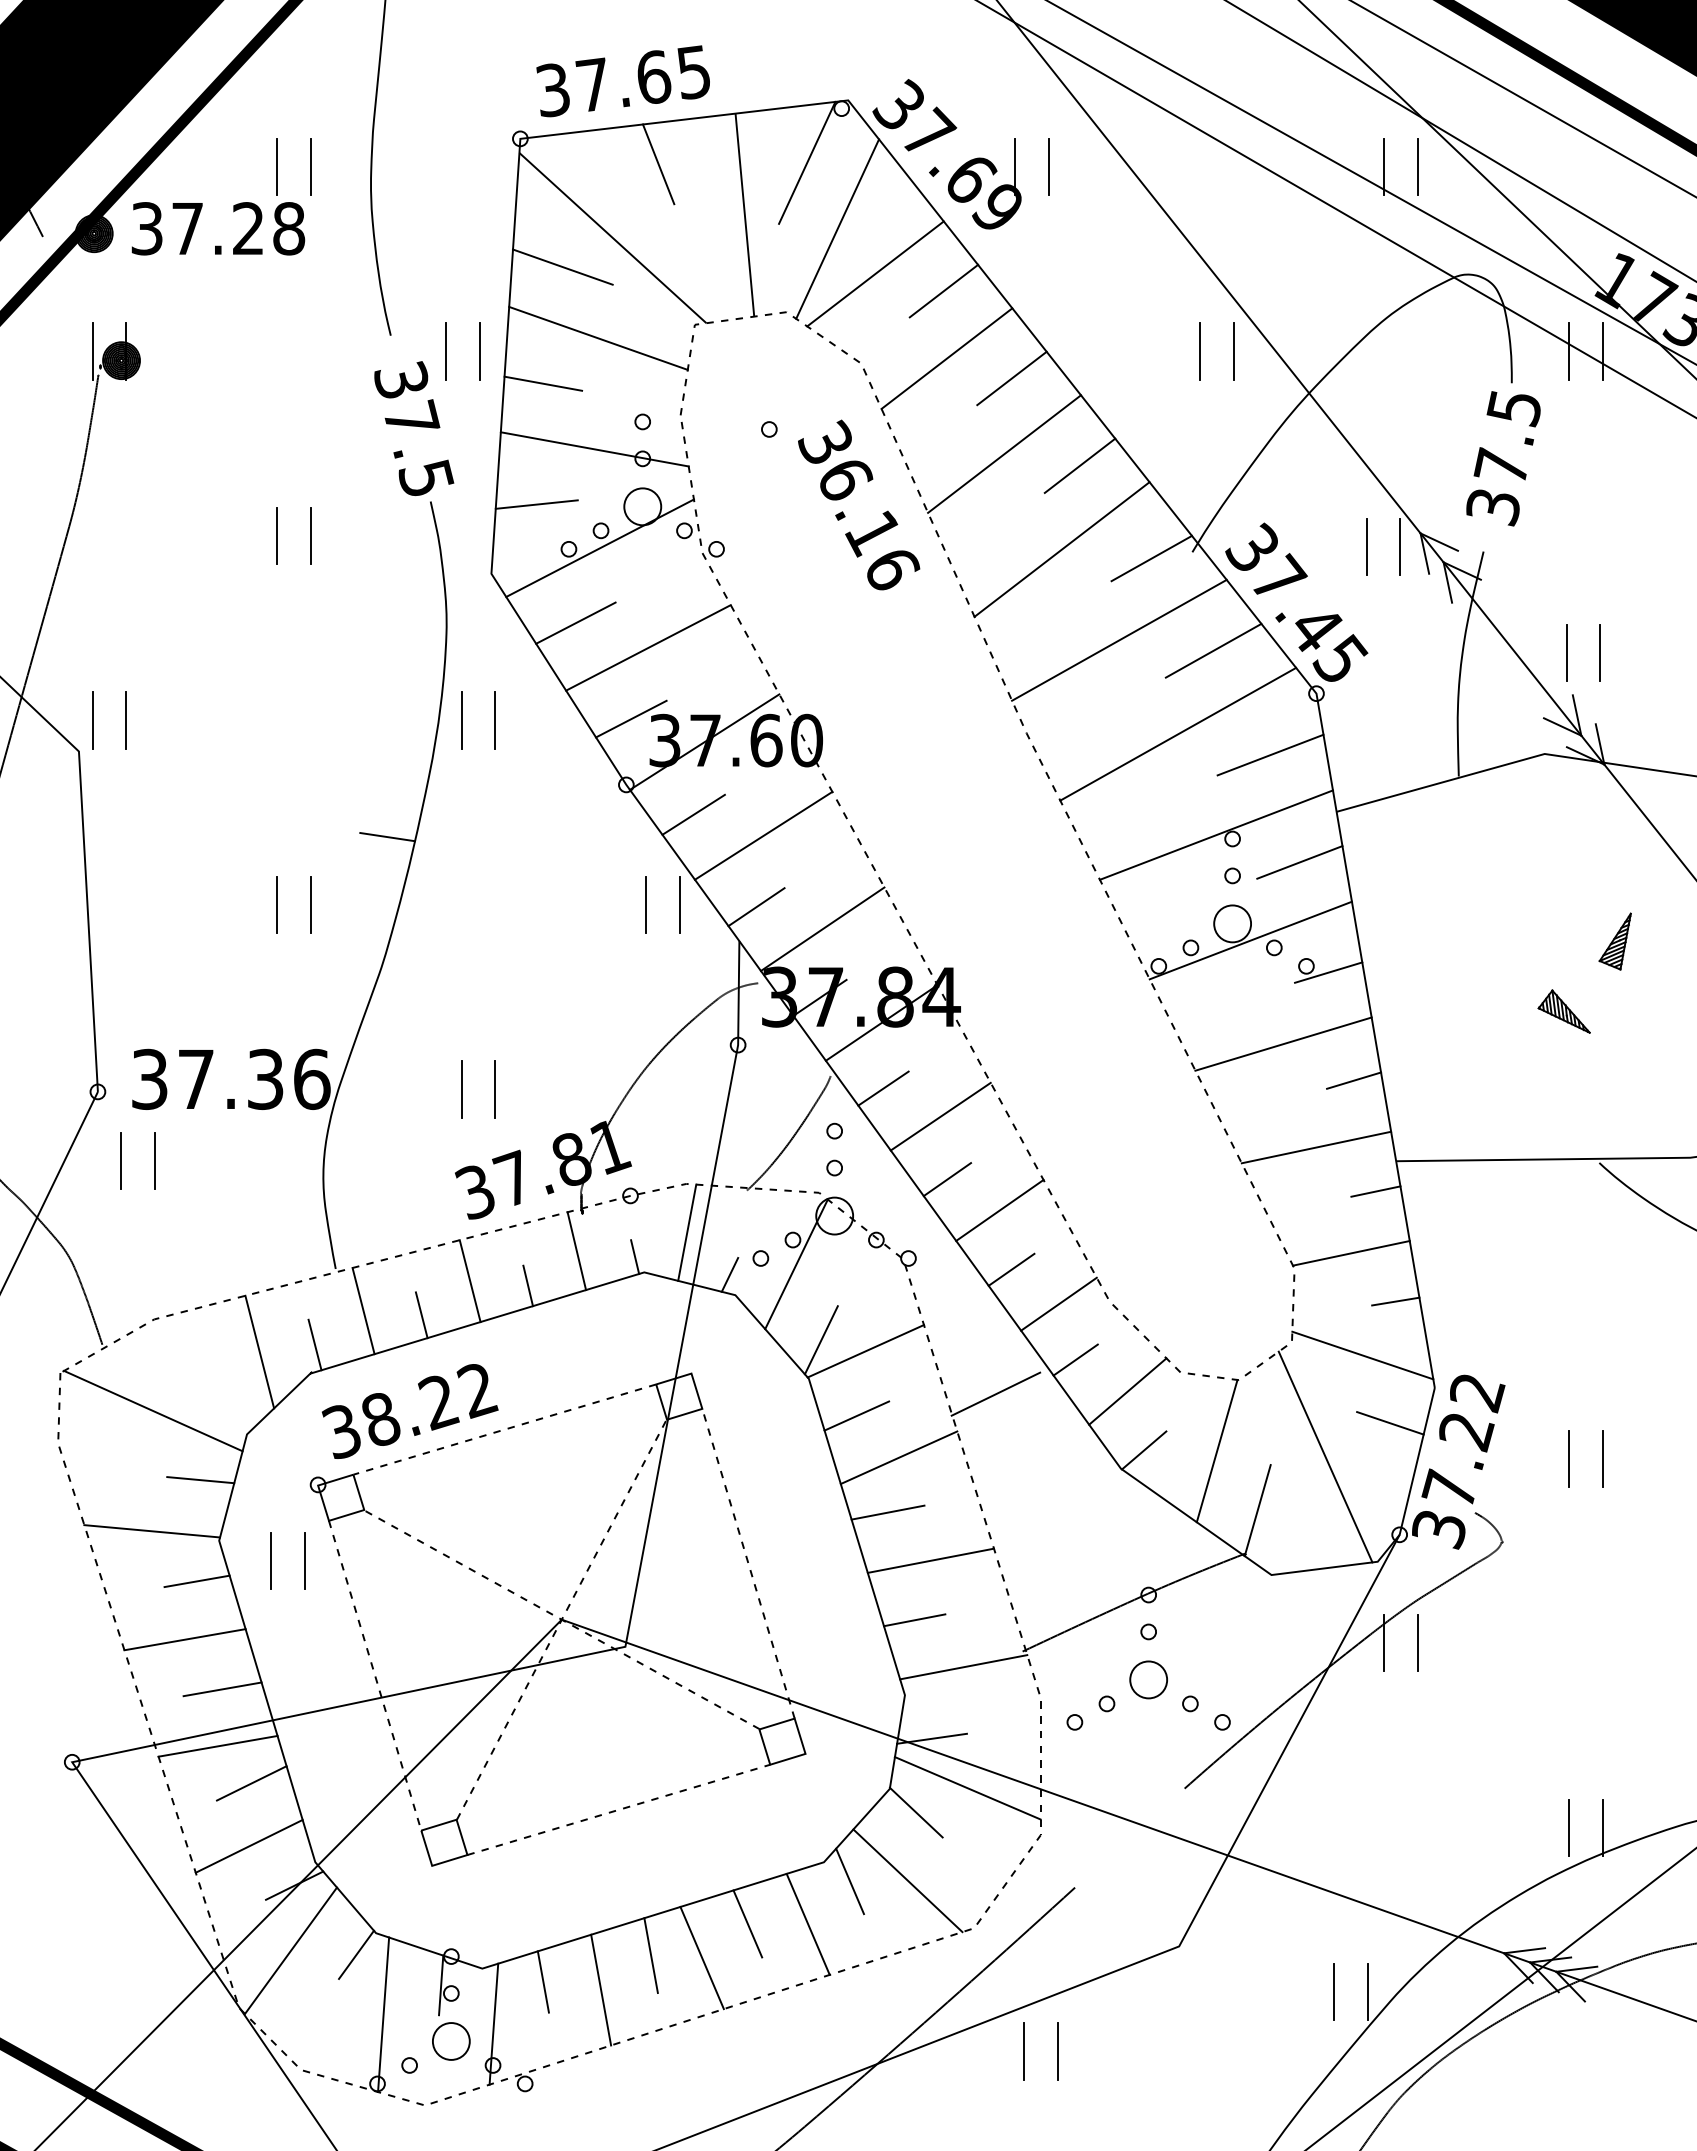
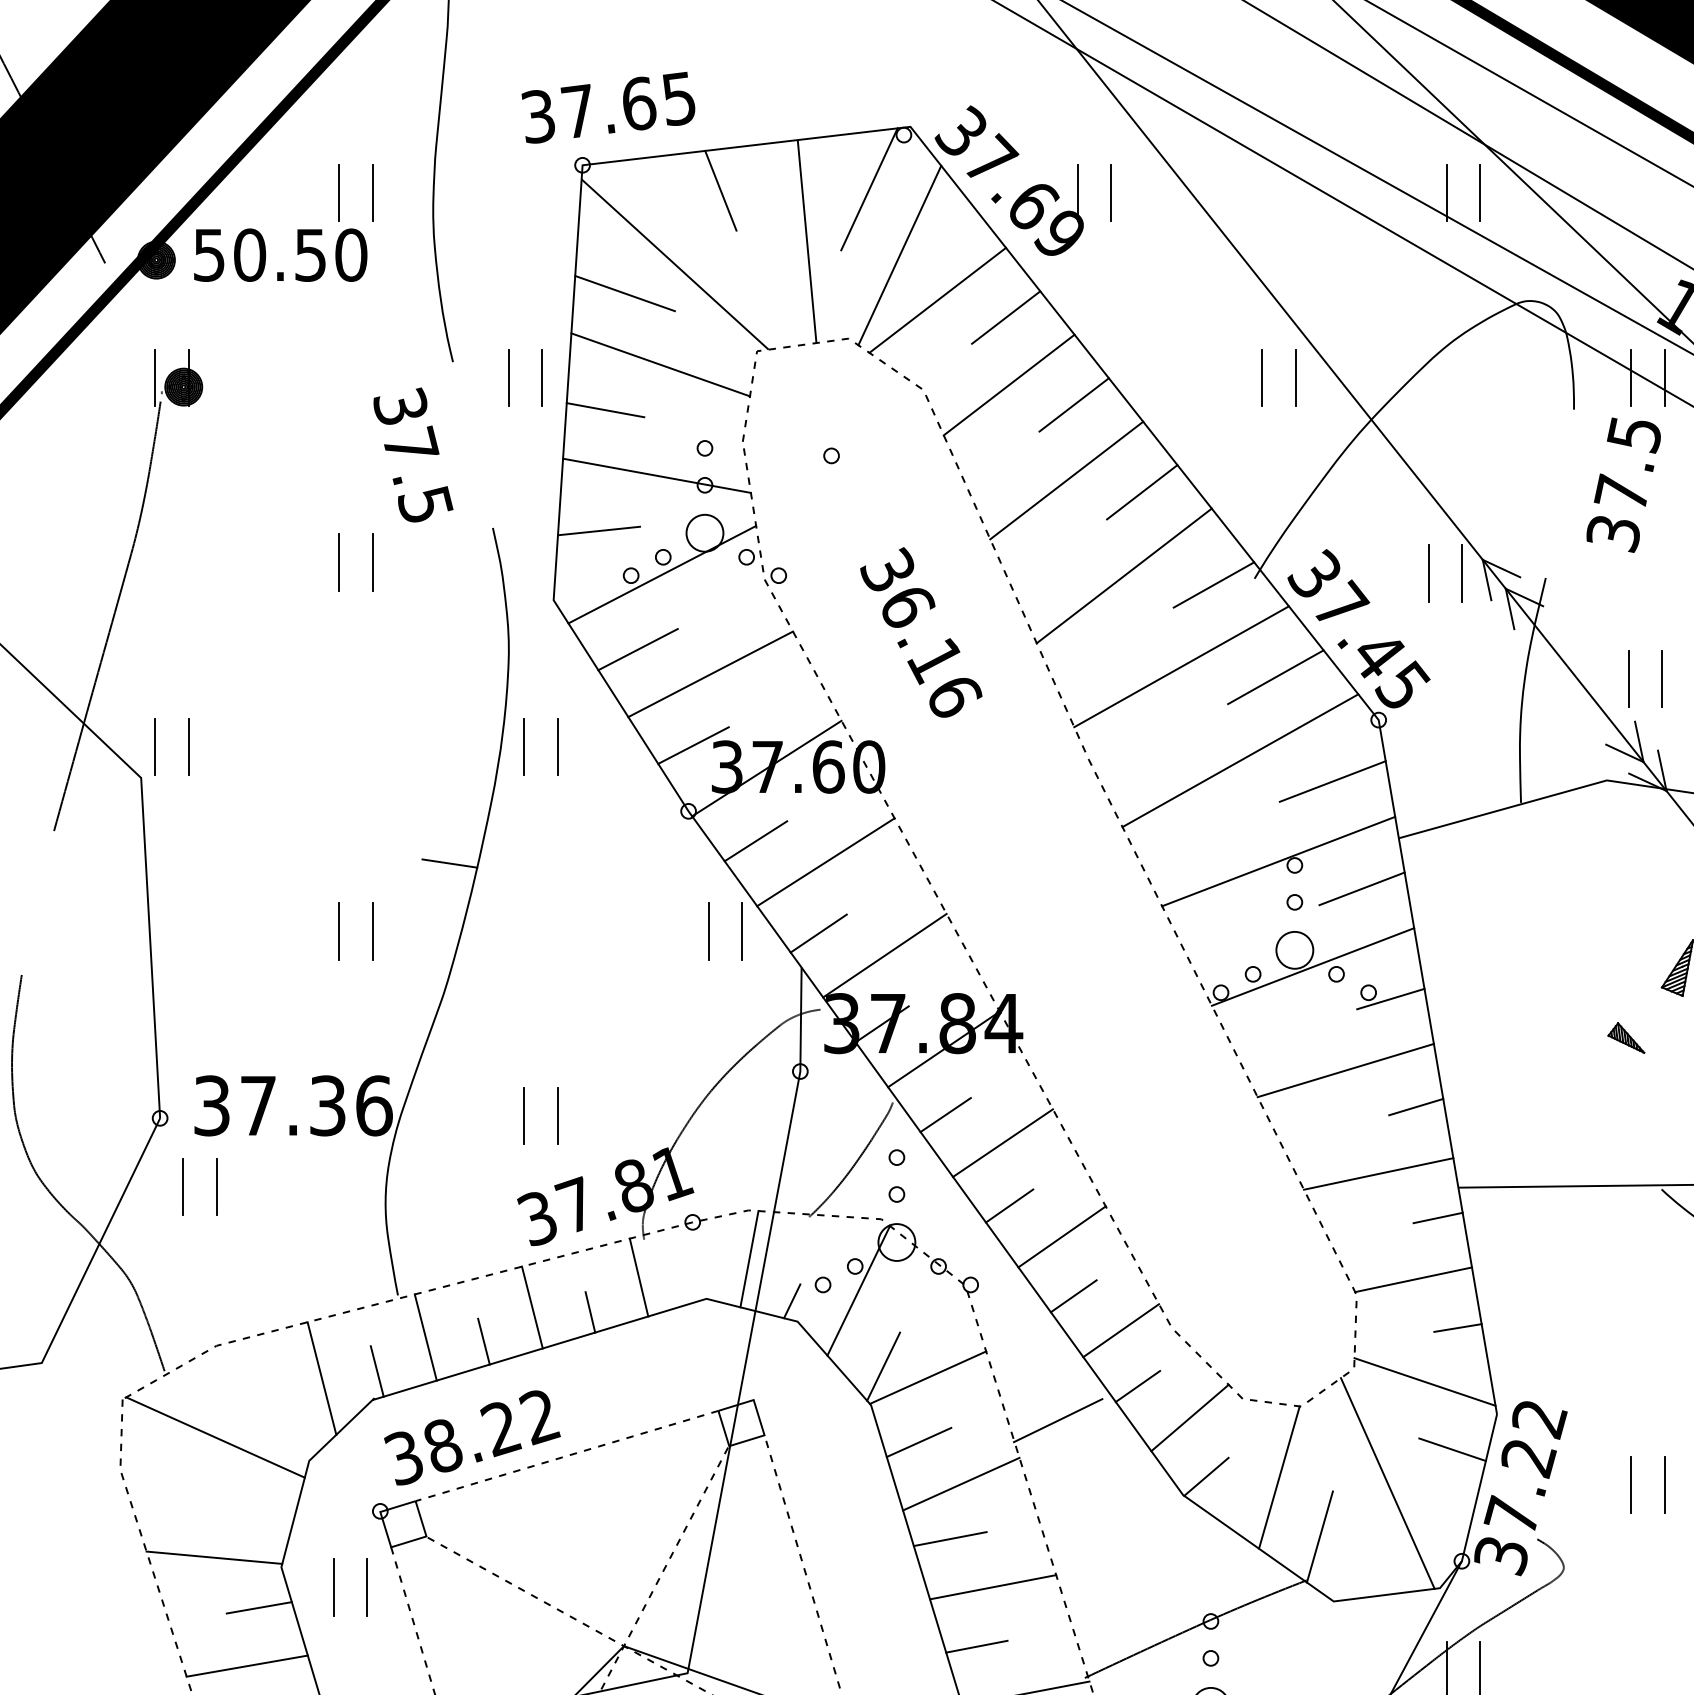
text: (622, 81) -> (607, 107), moved
text: (218, 228) -> (280, 254), 37.28 -> 50.50
text: (414, 428) -> (413, 454), moved
text: (1503, 458) -> (1623, 484), moved
text: (859, 504) -> (921, 631), moved
part: (1563, 1011) -> (1625, 1037), size x0.7
line: (635, 1257) -> (697, 1283), removed
line: (200, 1480) -> (262, 1506), removed

